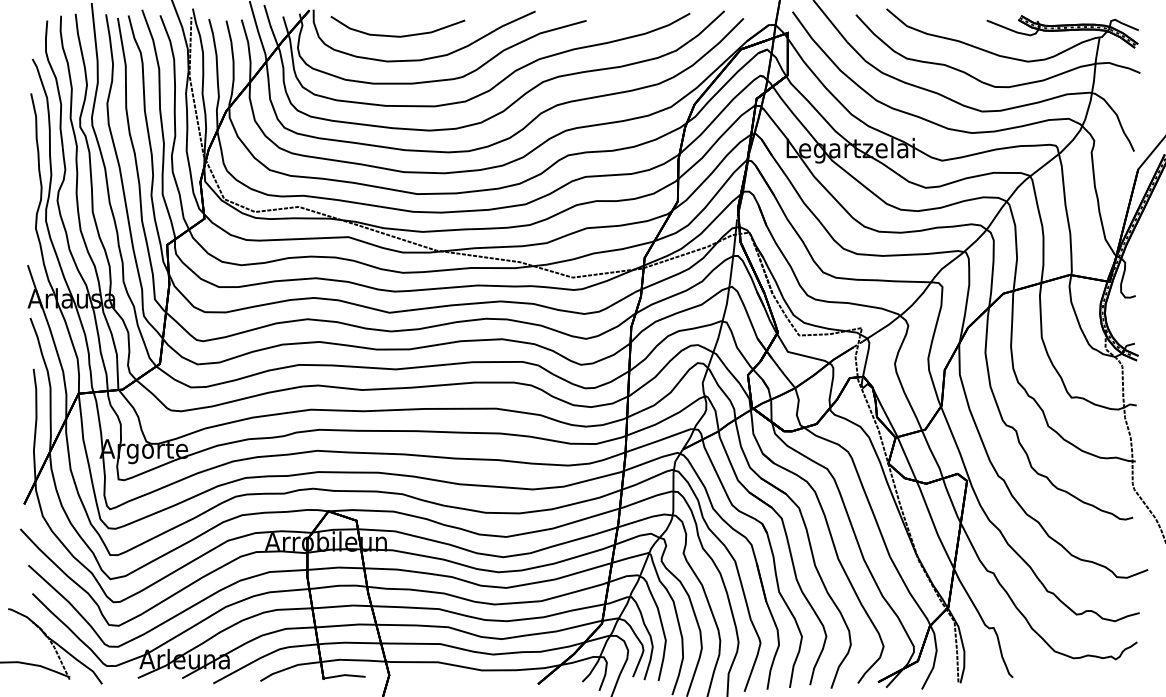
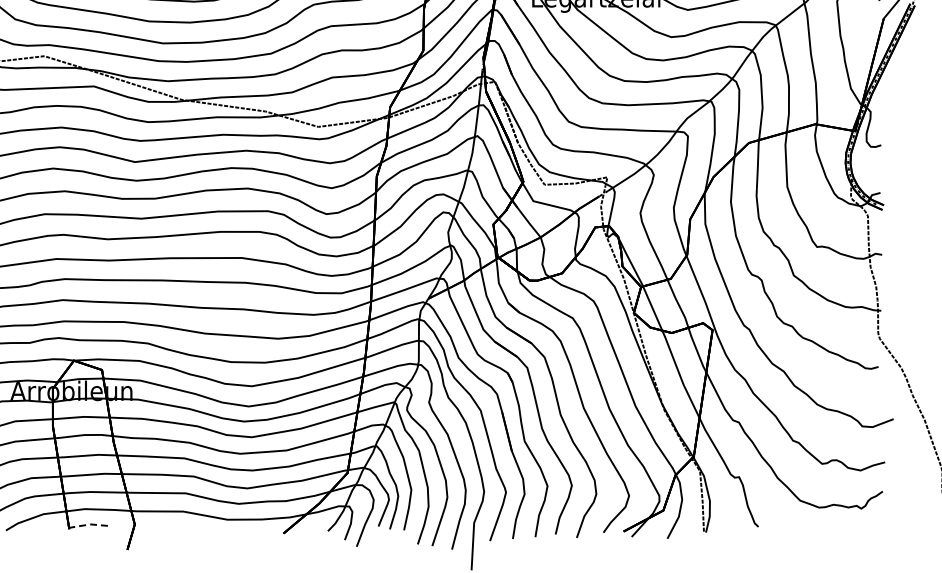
line: (344, 675) -> (90, 524), solid -> dashed

